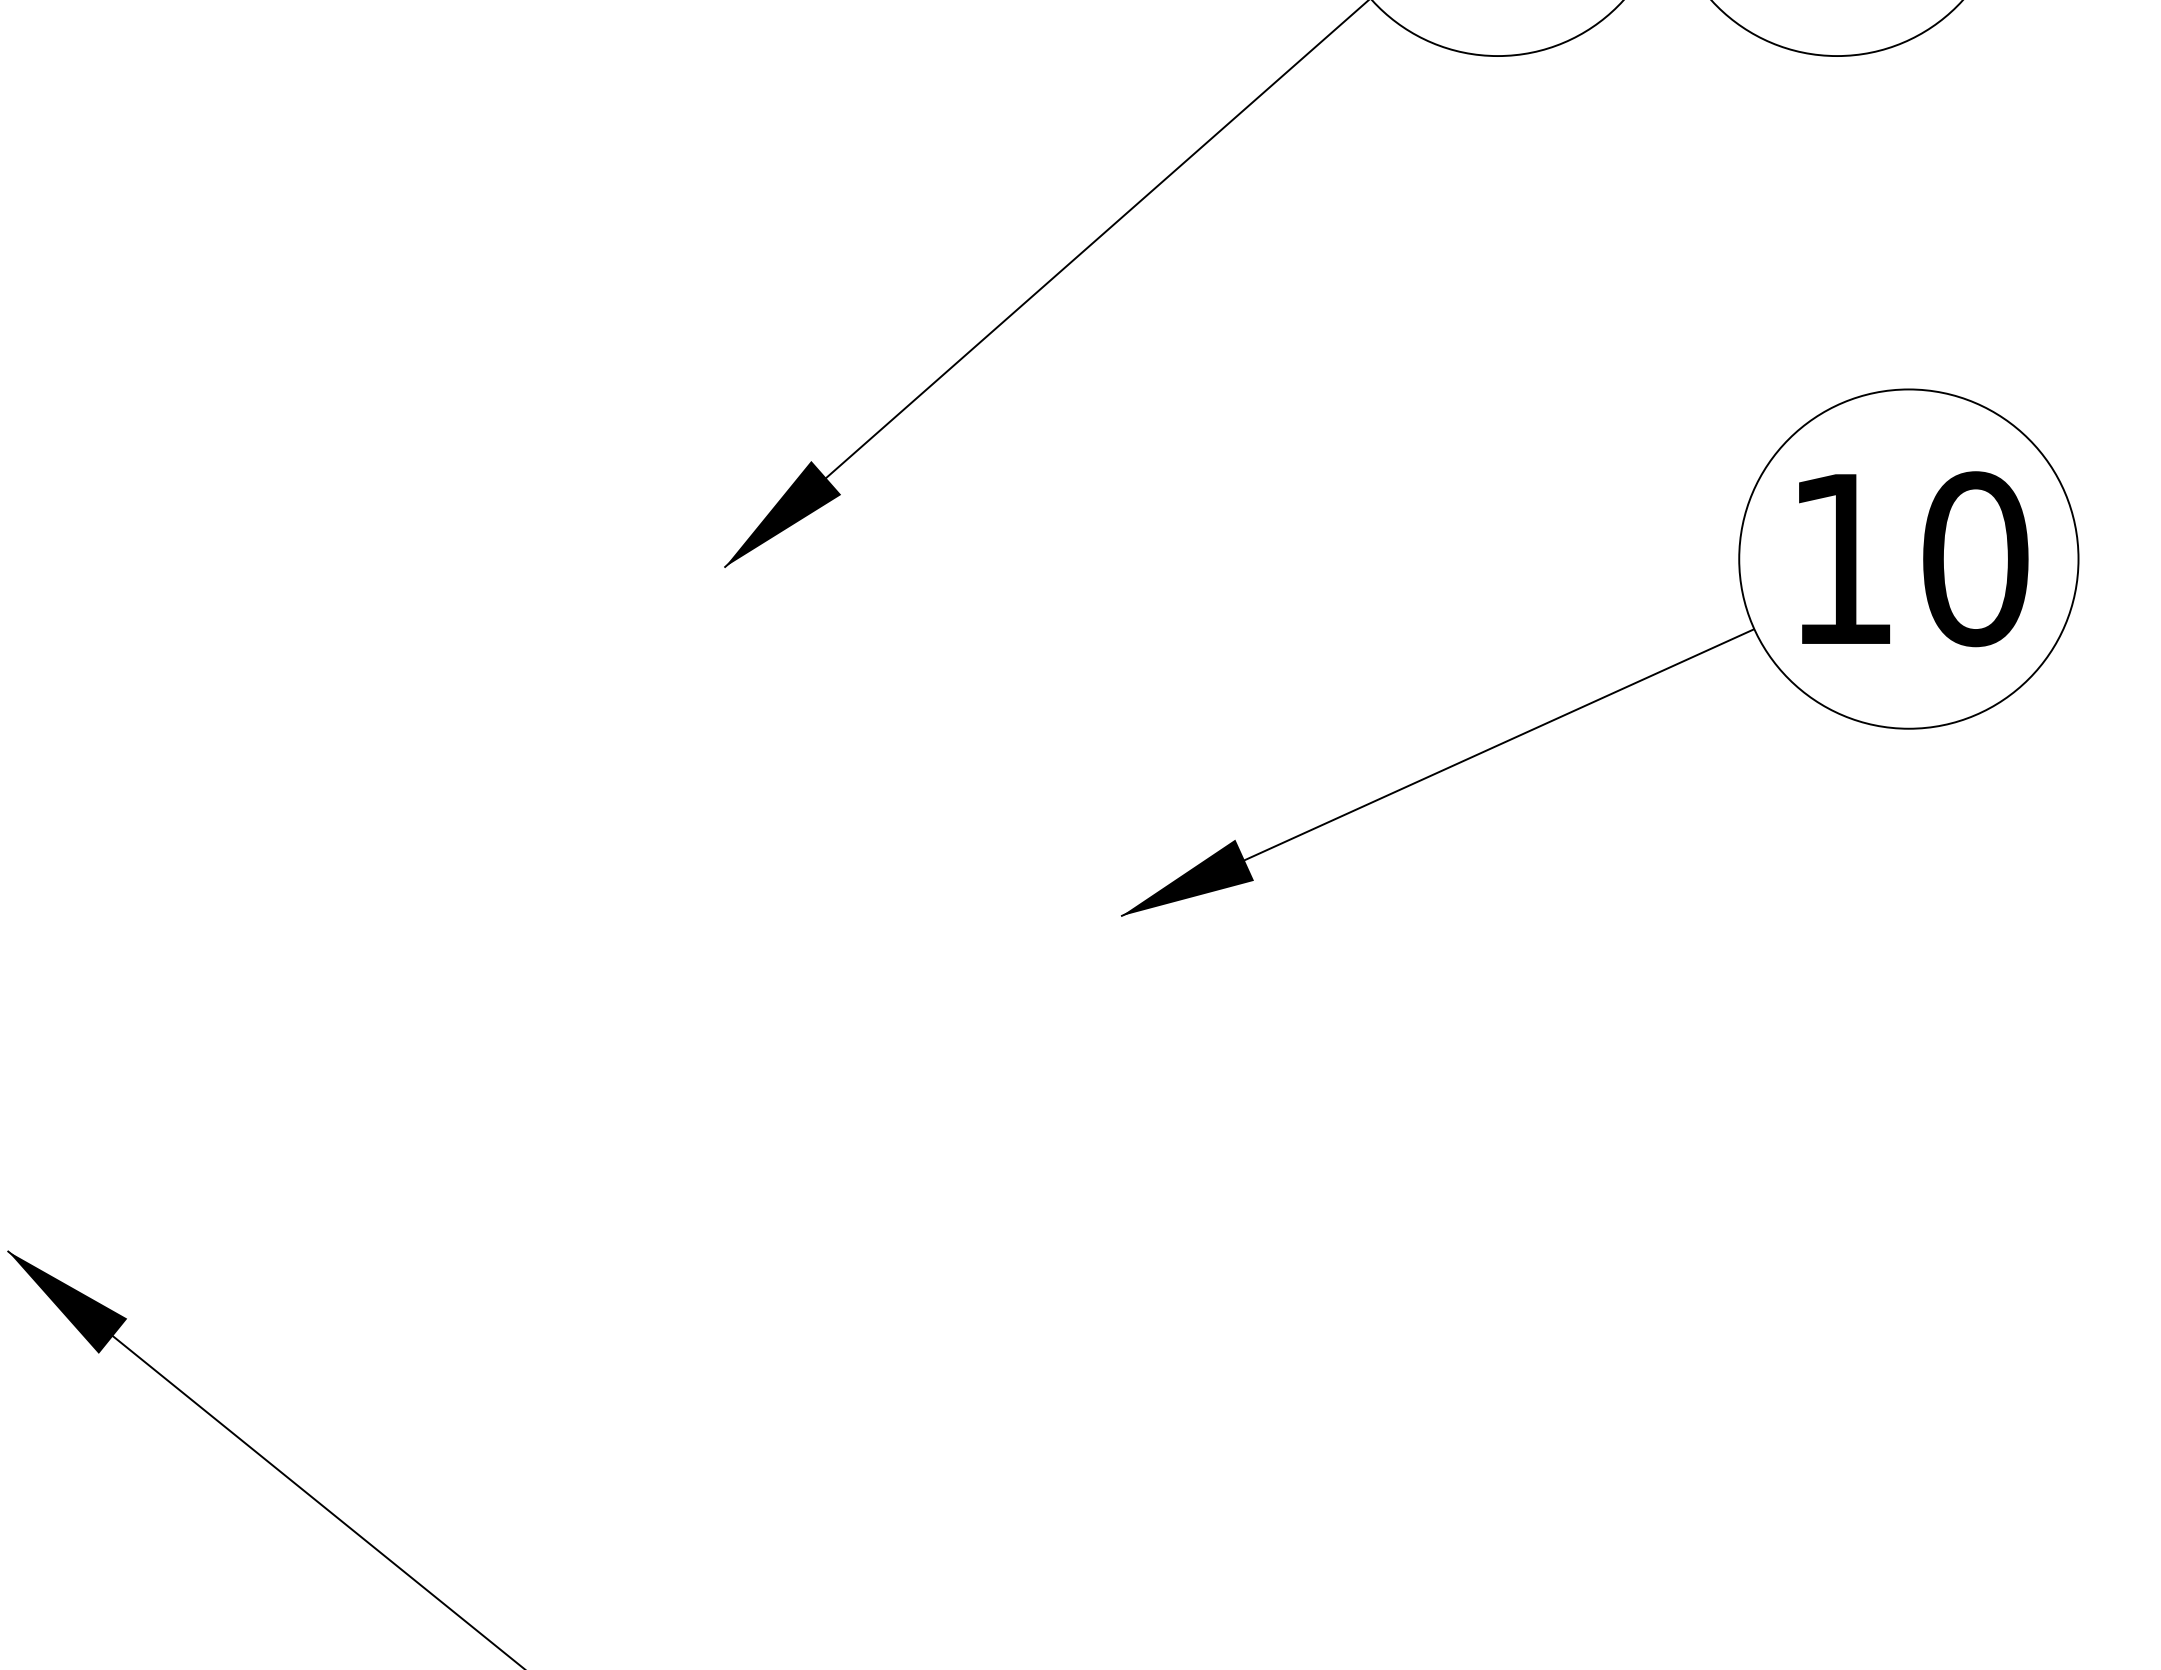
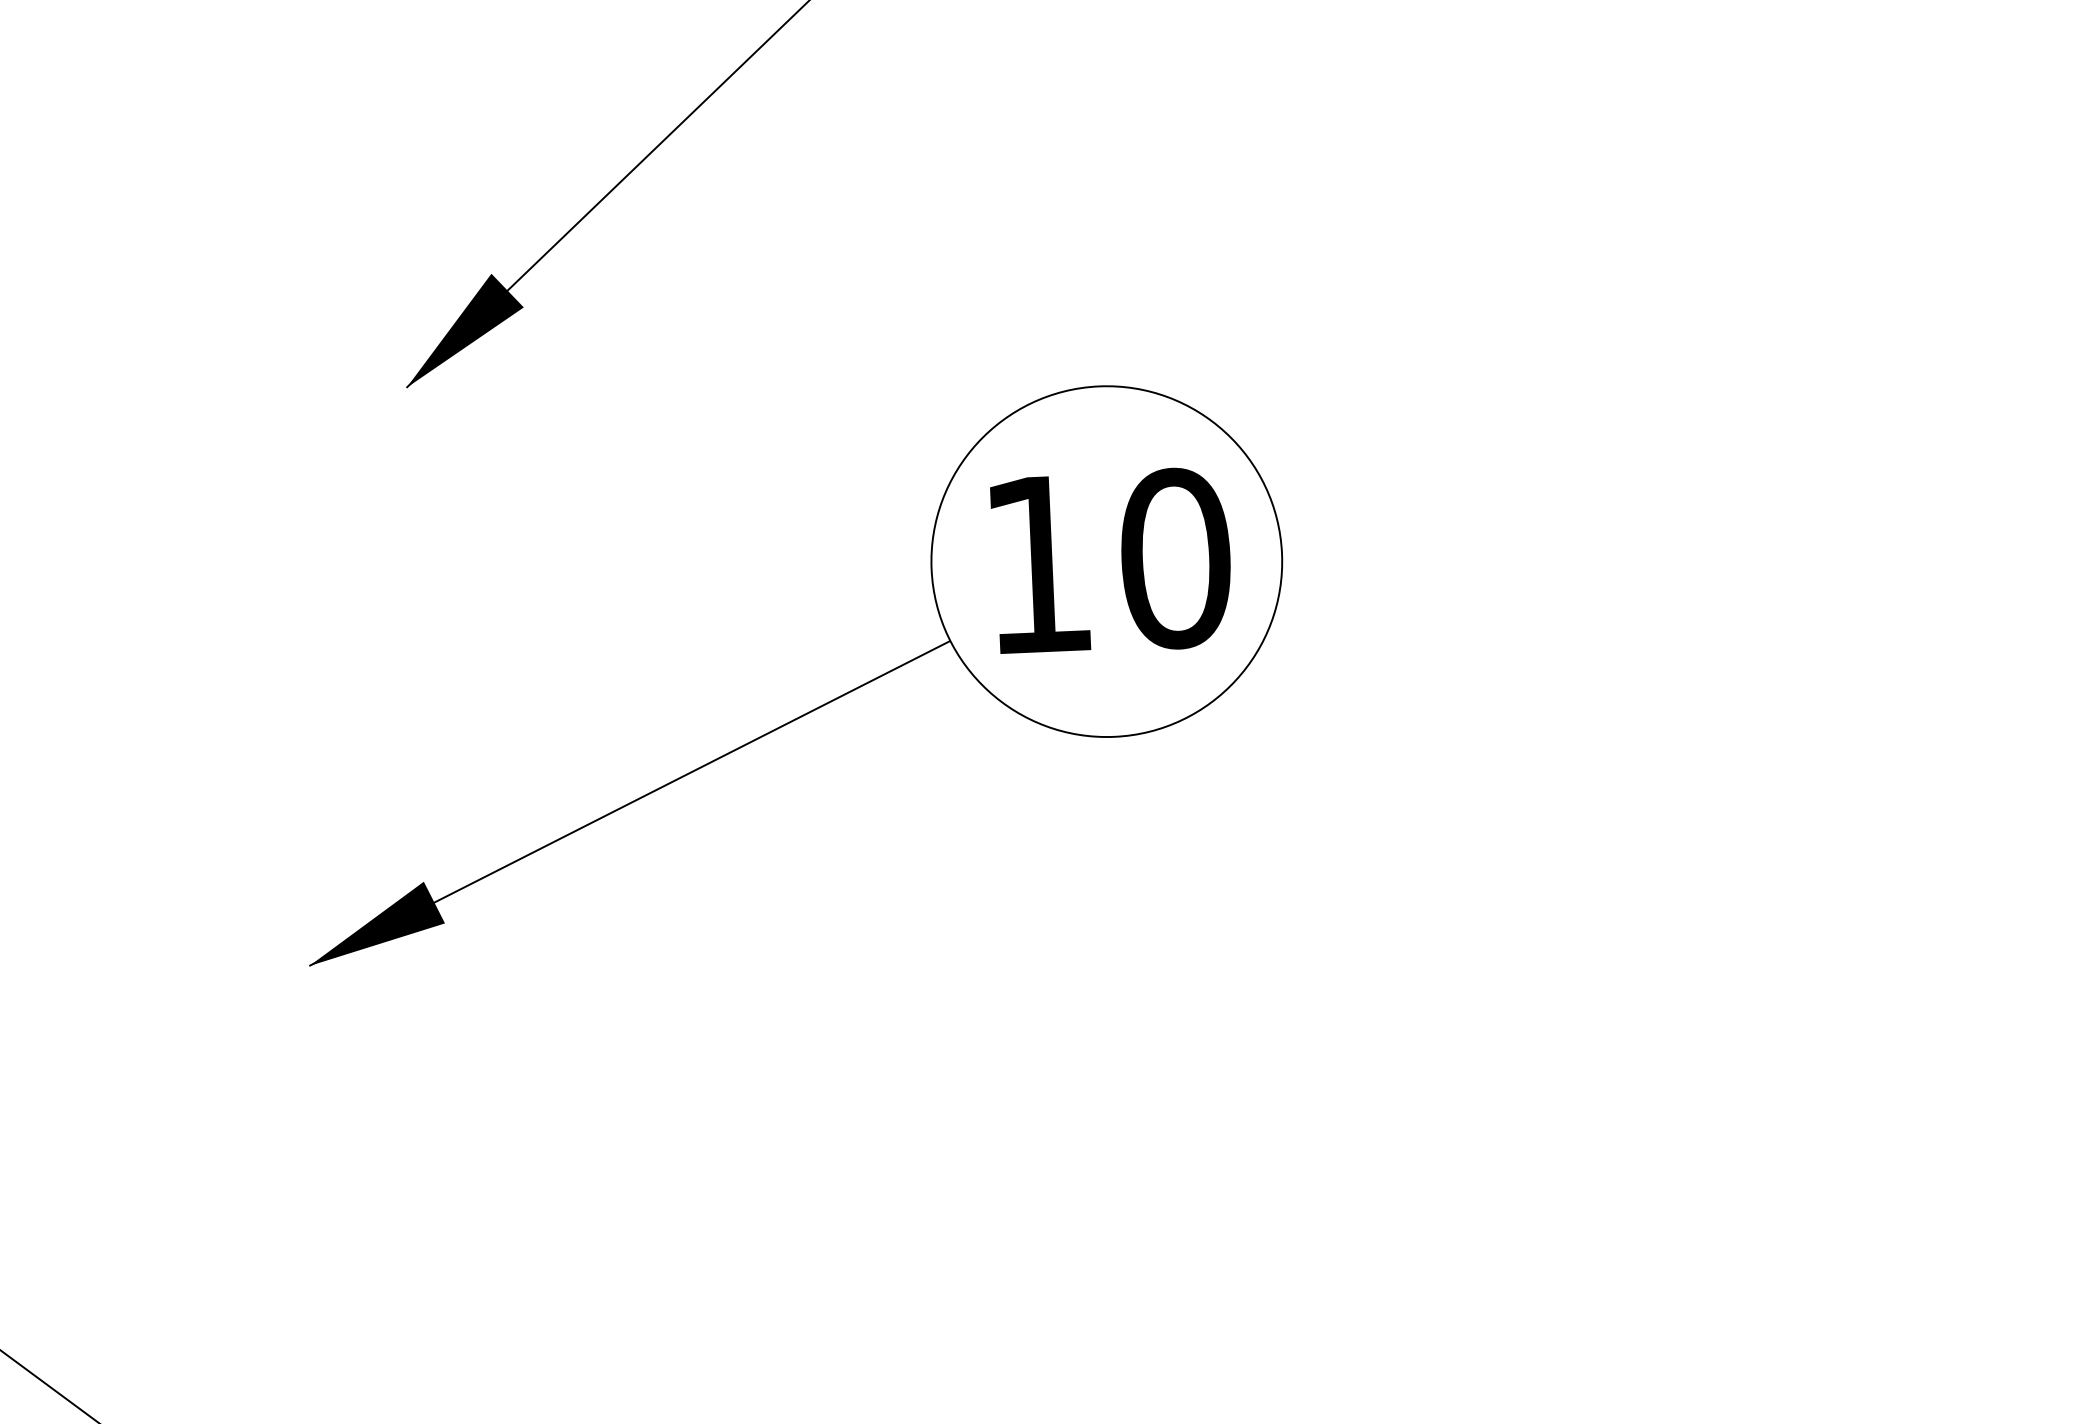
part: (1618, 689) -> (812, 709), moved

